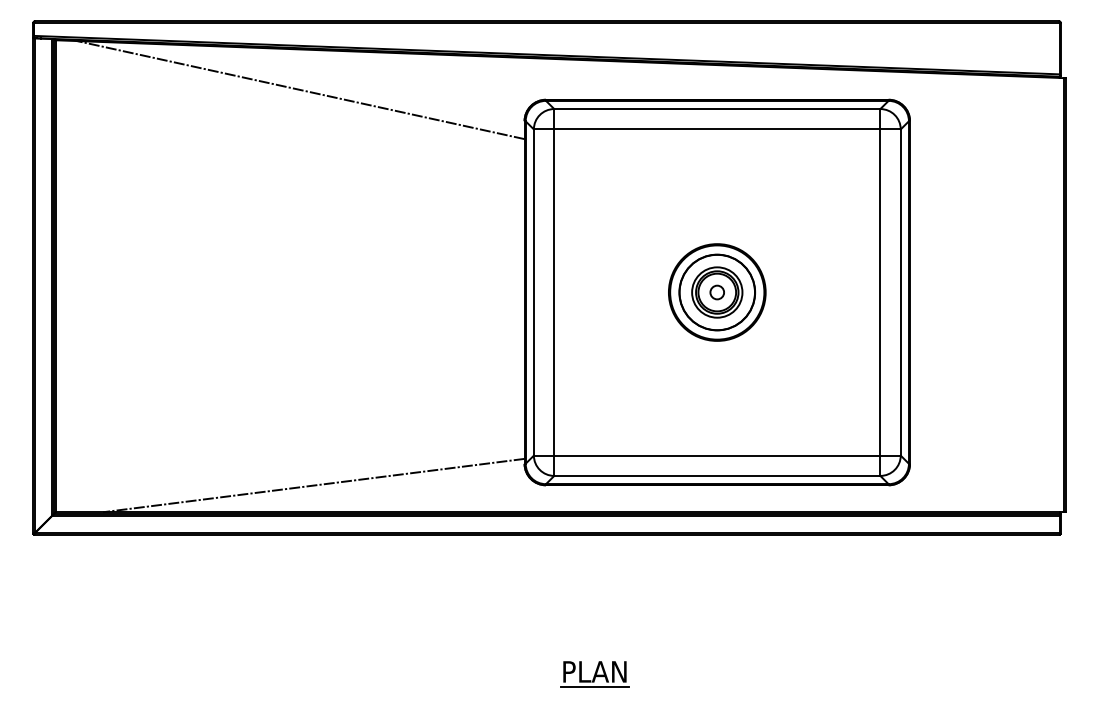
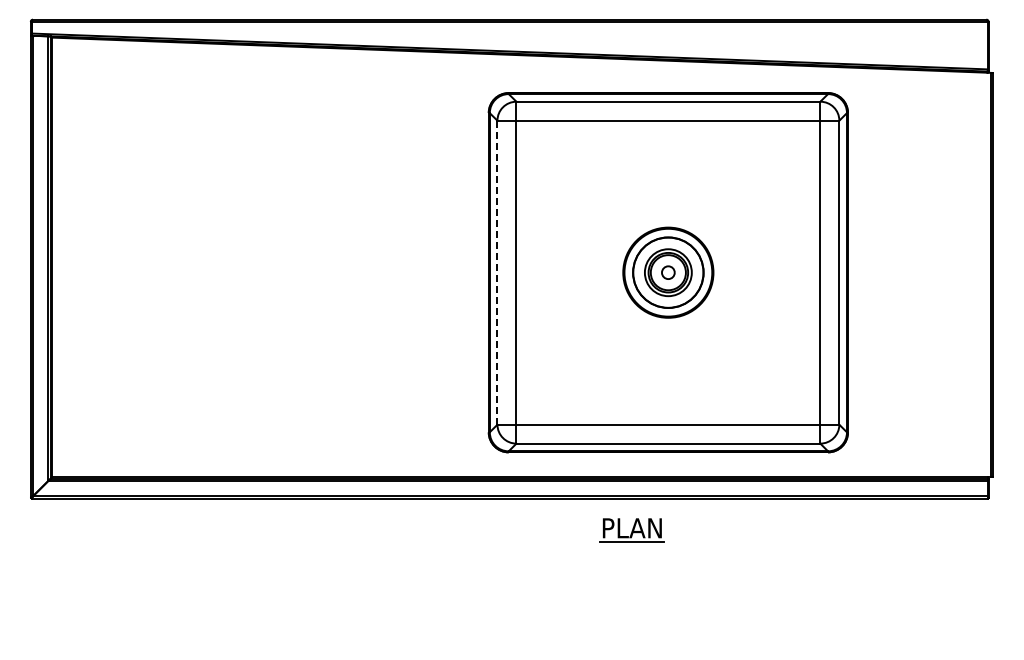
line: (301, 89) -> (280, 83), removed
line: (533, 292) -> (497, 272), solid -> dashed
line: (312, 485) -> (291, 452), removed
part: (594, 674) -> (631, 530), moved

